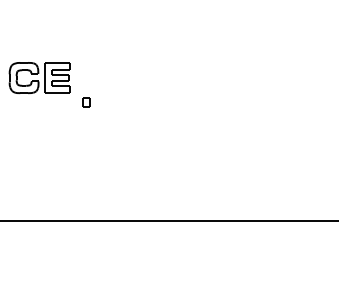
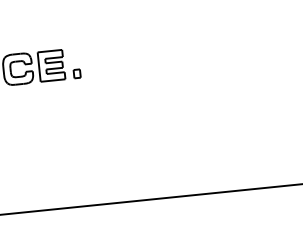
part: (86, 102) -> (77, 73), moved

